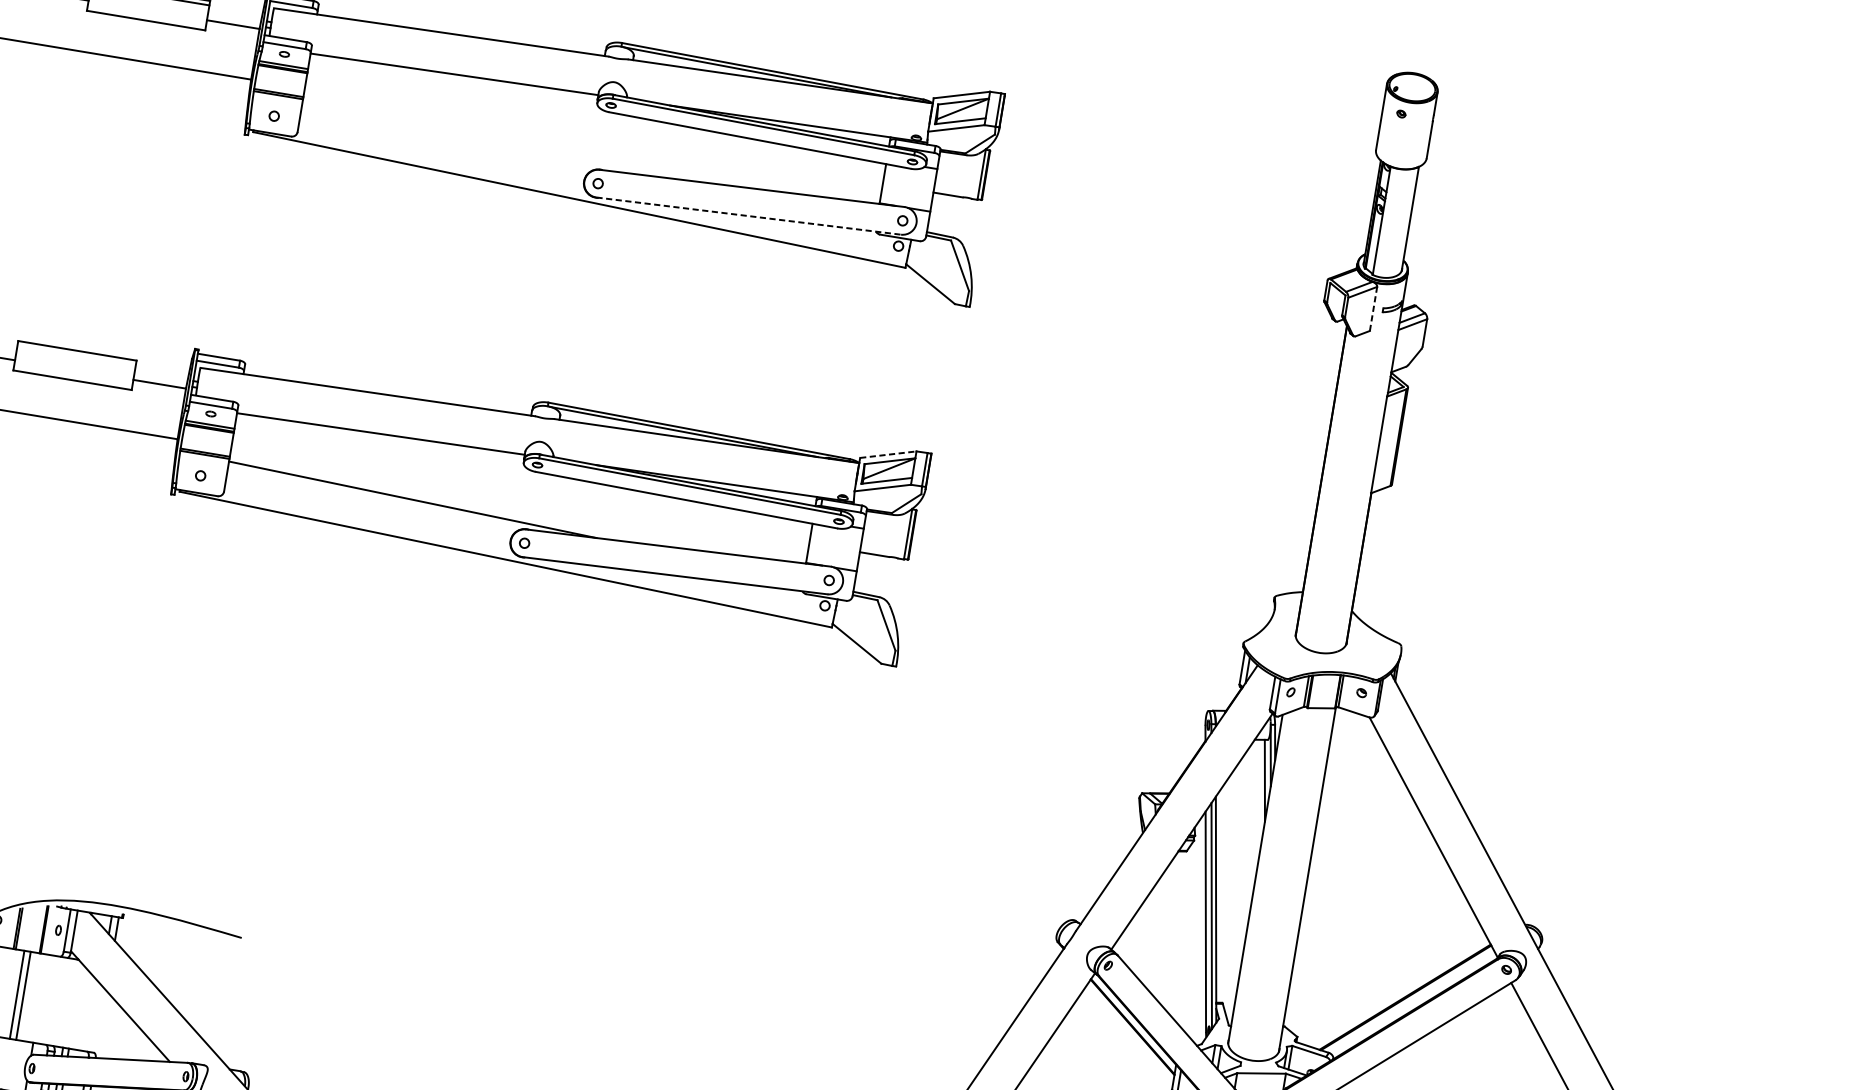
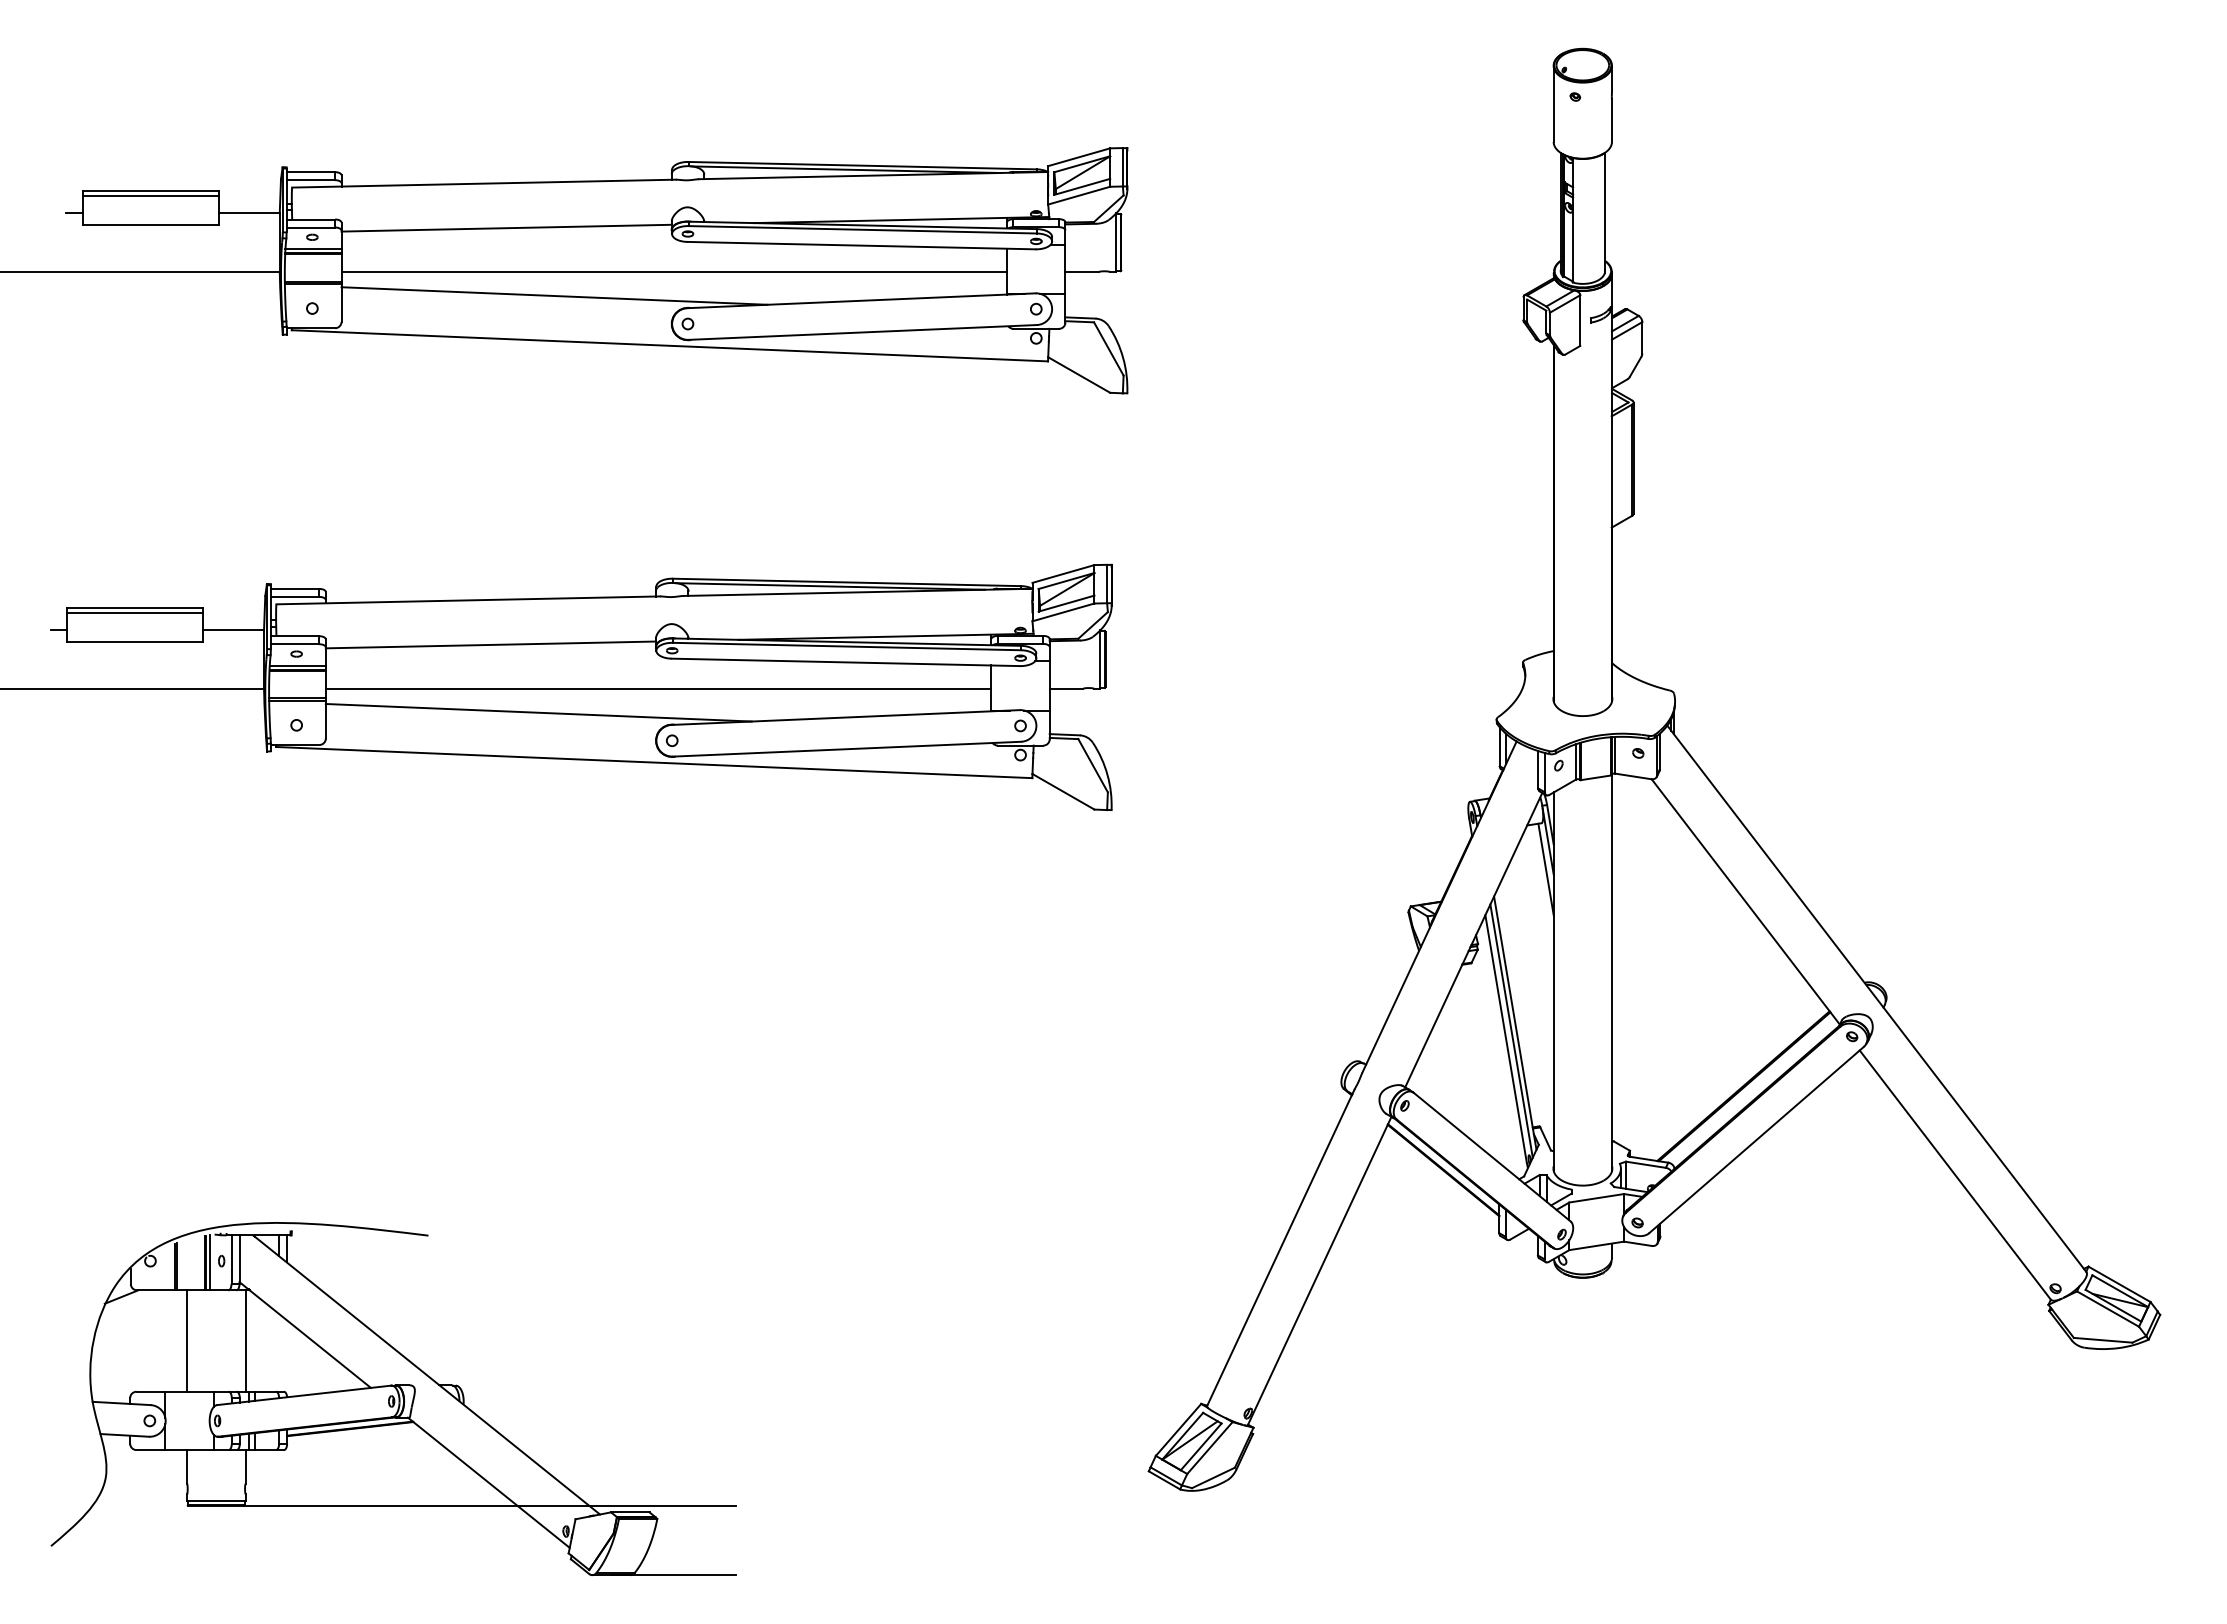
line: (594, 136) -> (674, 271), added
line: (486, 139) -> (554, 295), added
line: (749, 216) -> (863, 332), dashed -> solid
line: (1373, 308) -> (1580, 320), dashed -> solid
line: (76, 355) -> (135, 613), added
line: (888, 454) -> (1063, 573), dashed -> solid
line: (520, 495) -> (658, 688), added
line: (47, 929) -> (209, 1262), added
line: (23, 995) -> (245, 1340), moved

